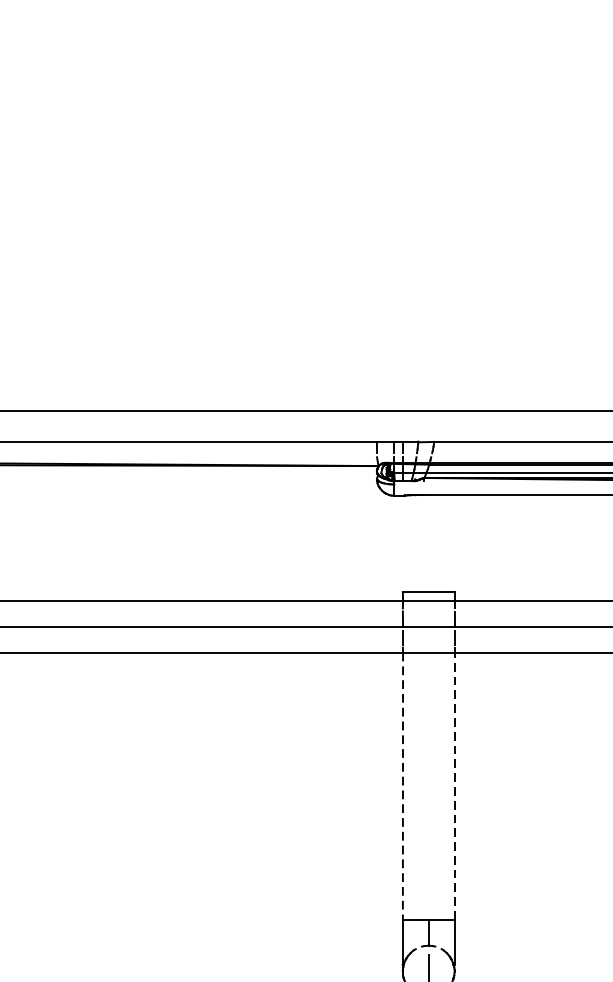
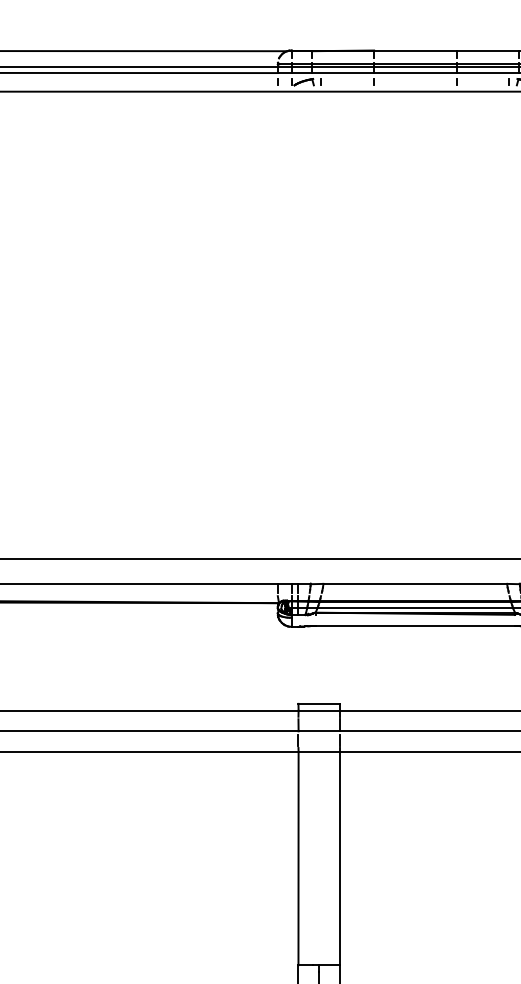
line: (402, 786) -> (298, 858), dashed -> solid
line: (454, 786) -> (339, 858), dashed -> solid

